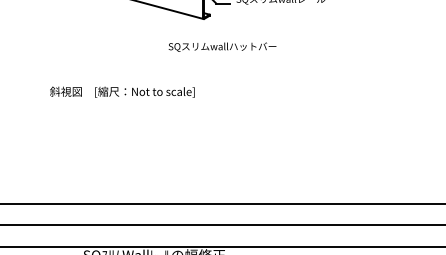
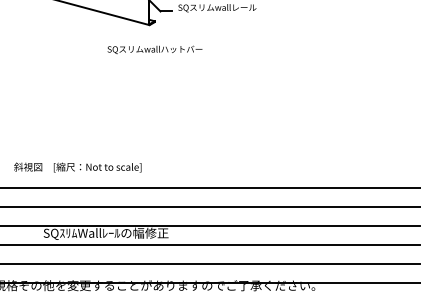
text: (221, 46) -> (154, 49), moved
text: (121, 92) -> (77, 167), moved

